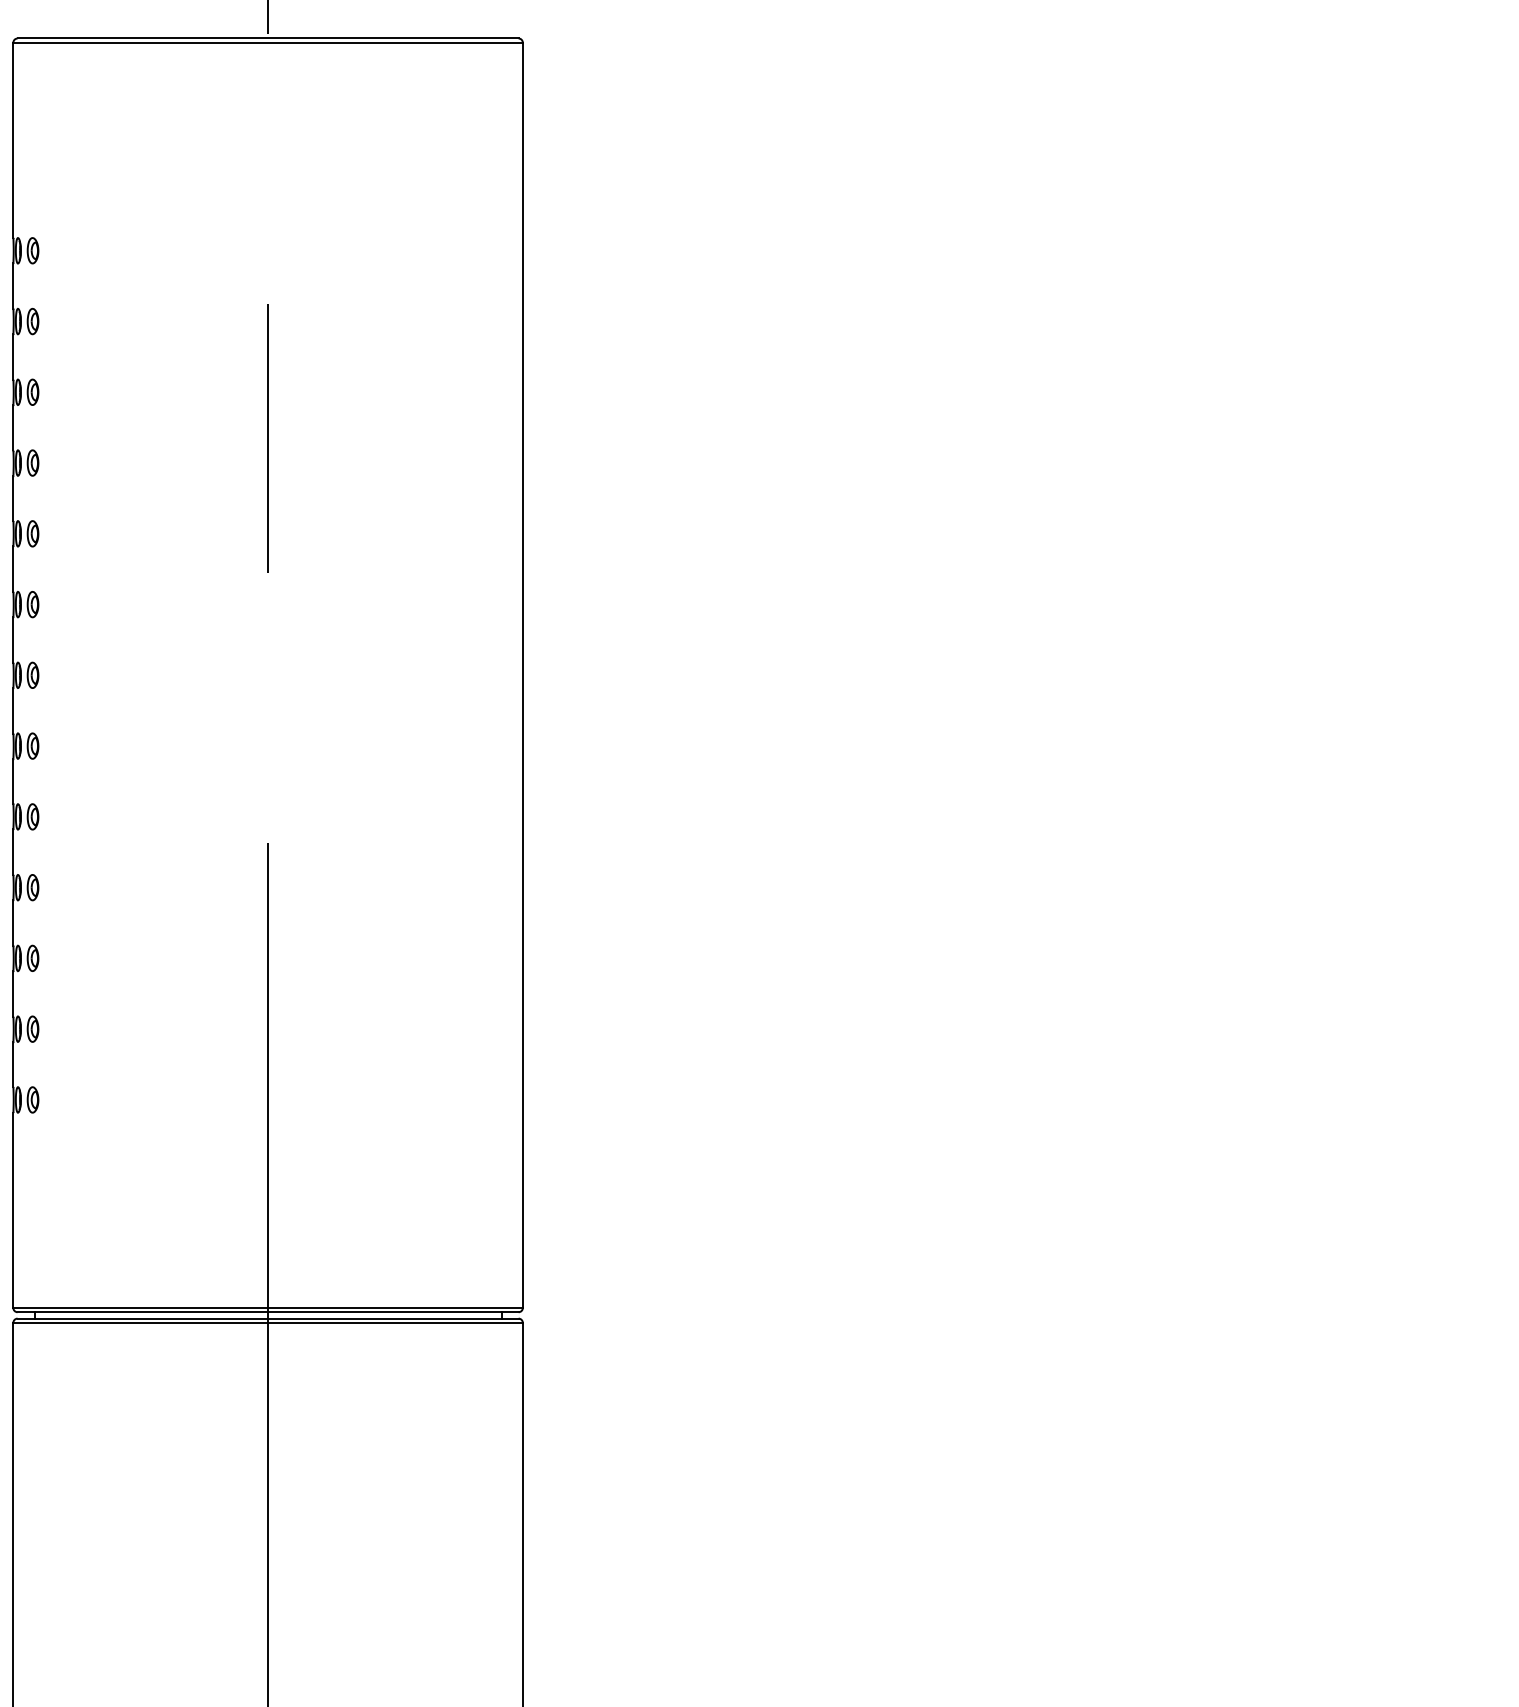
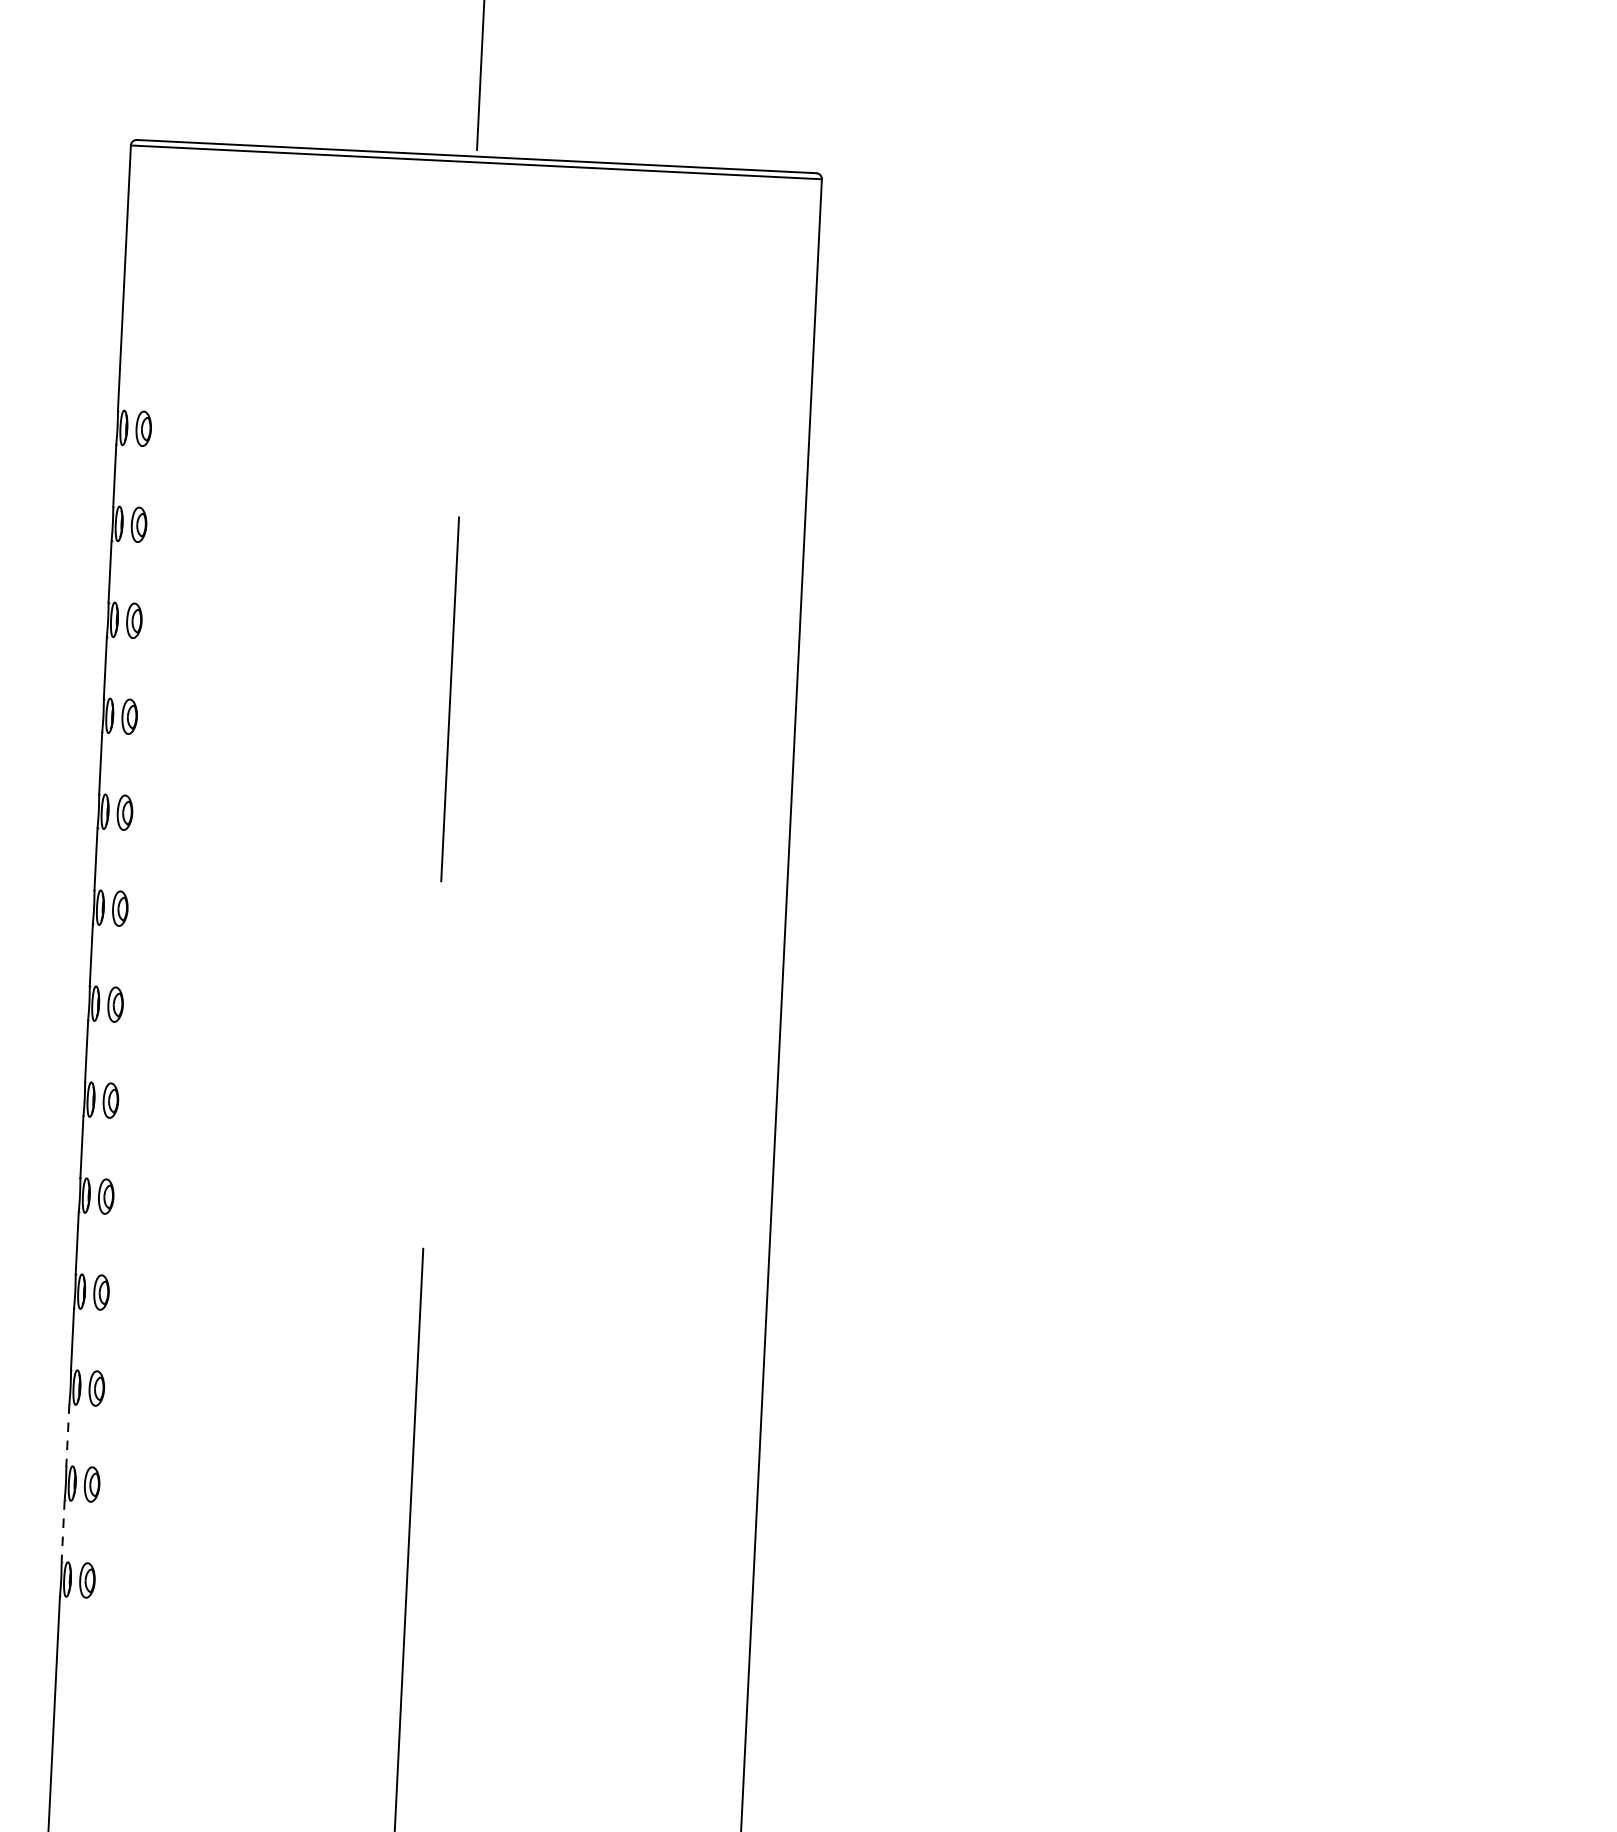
line: (13, 993) -> (68, 1434), solid -> dashed
line: (13, 1064) -> (63, 1531), solid -> dashed

